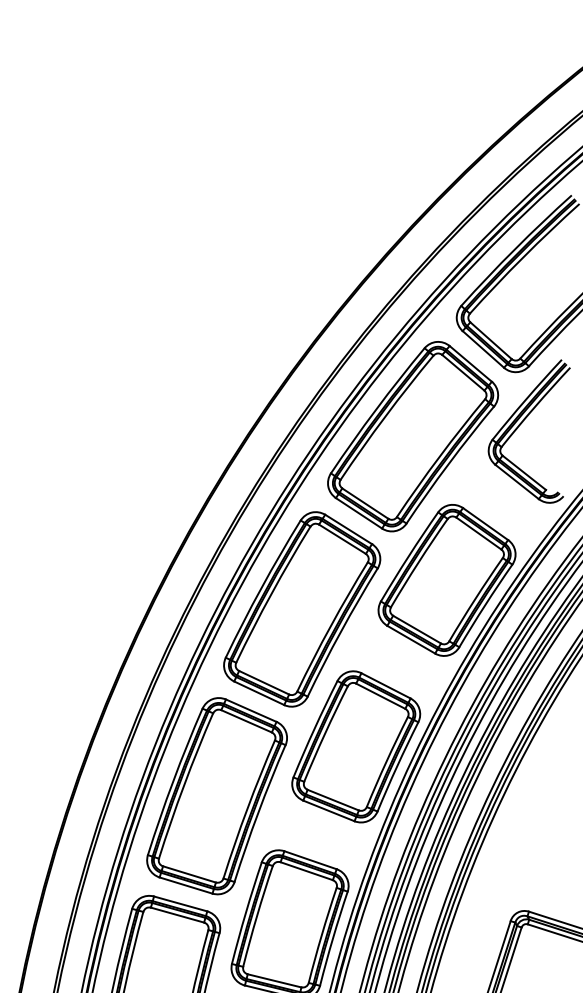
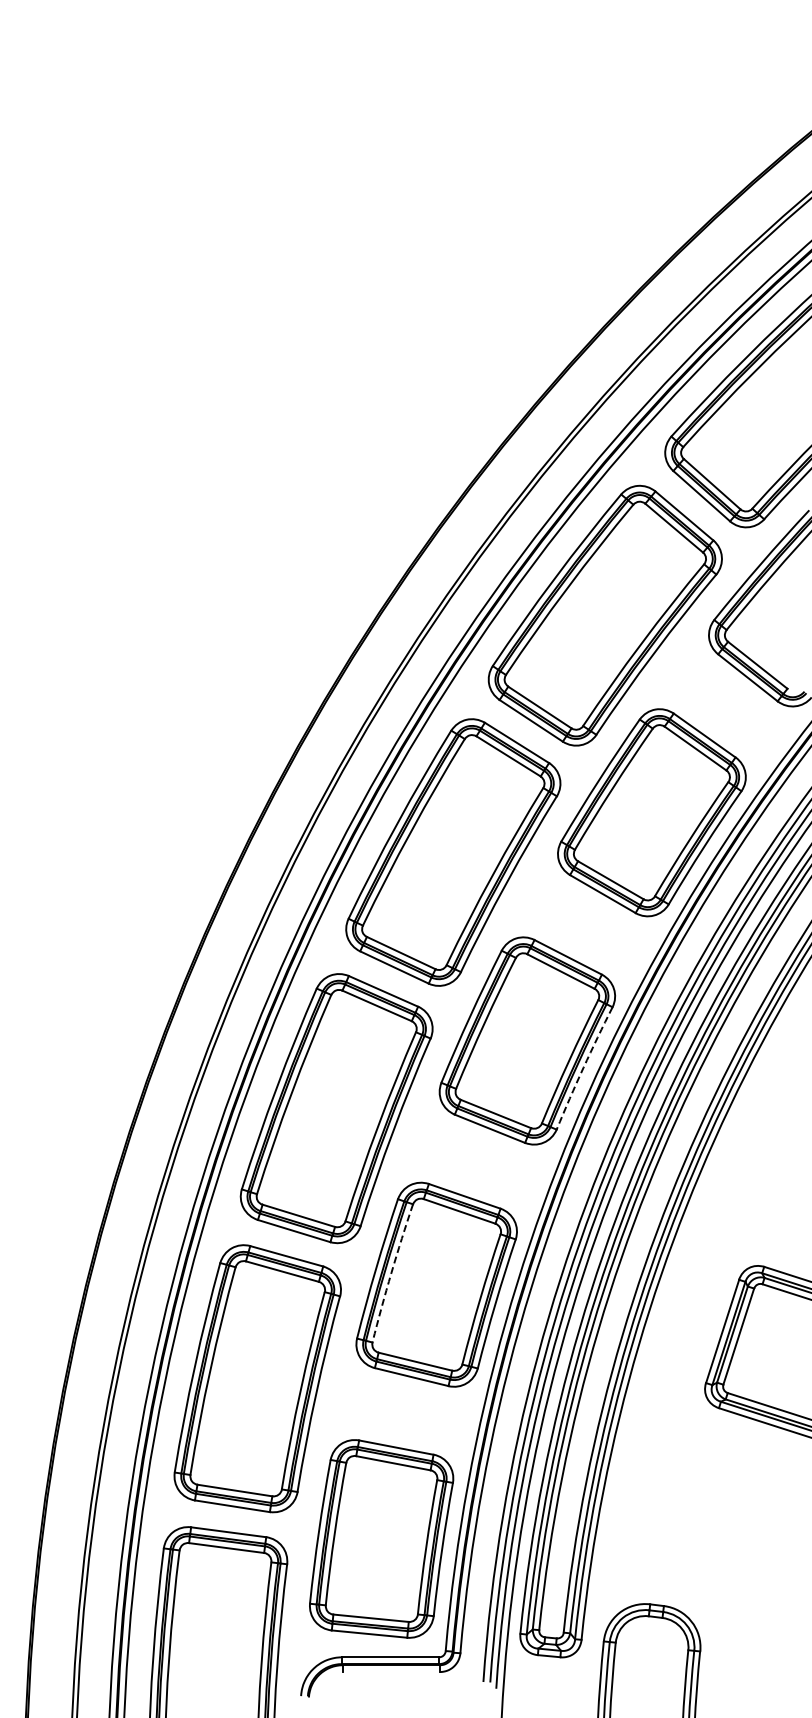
arc: (397, 766) -> (583, 1067), solid -> dashed
arc: (257, 915) -> (391, 1272), solid -> dashed

